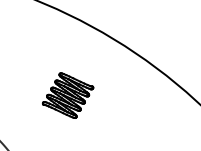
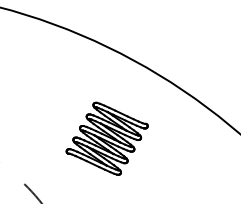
part: (67, 95) -> (106, 138), size x1.43

